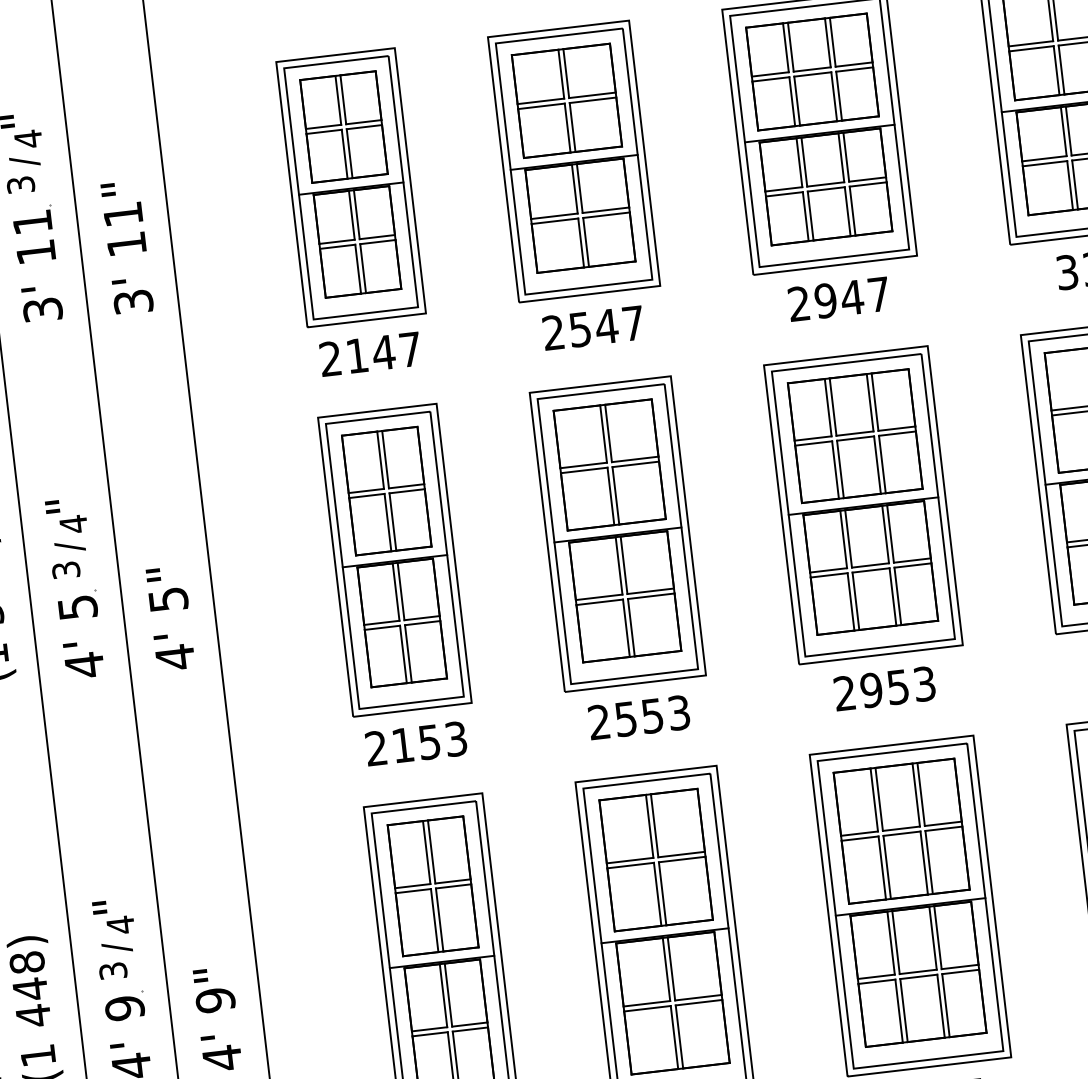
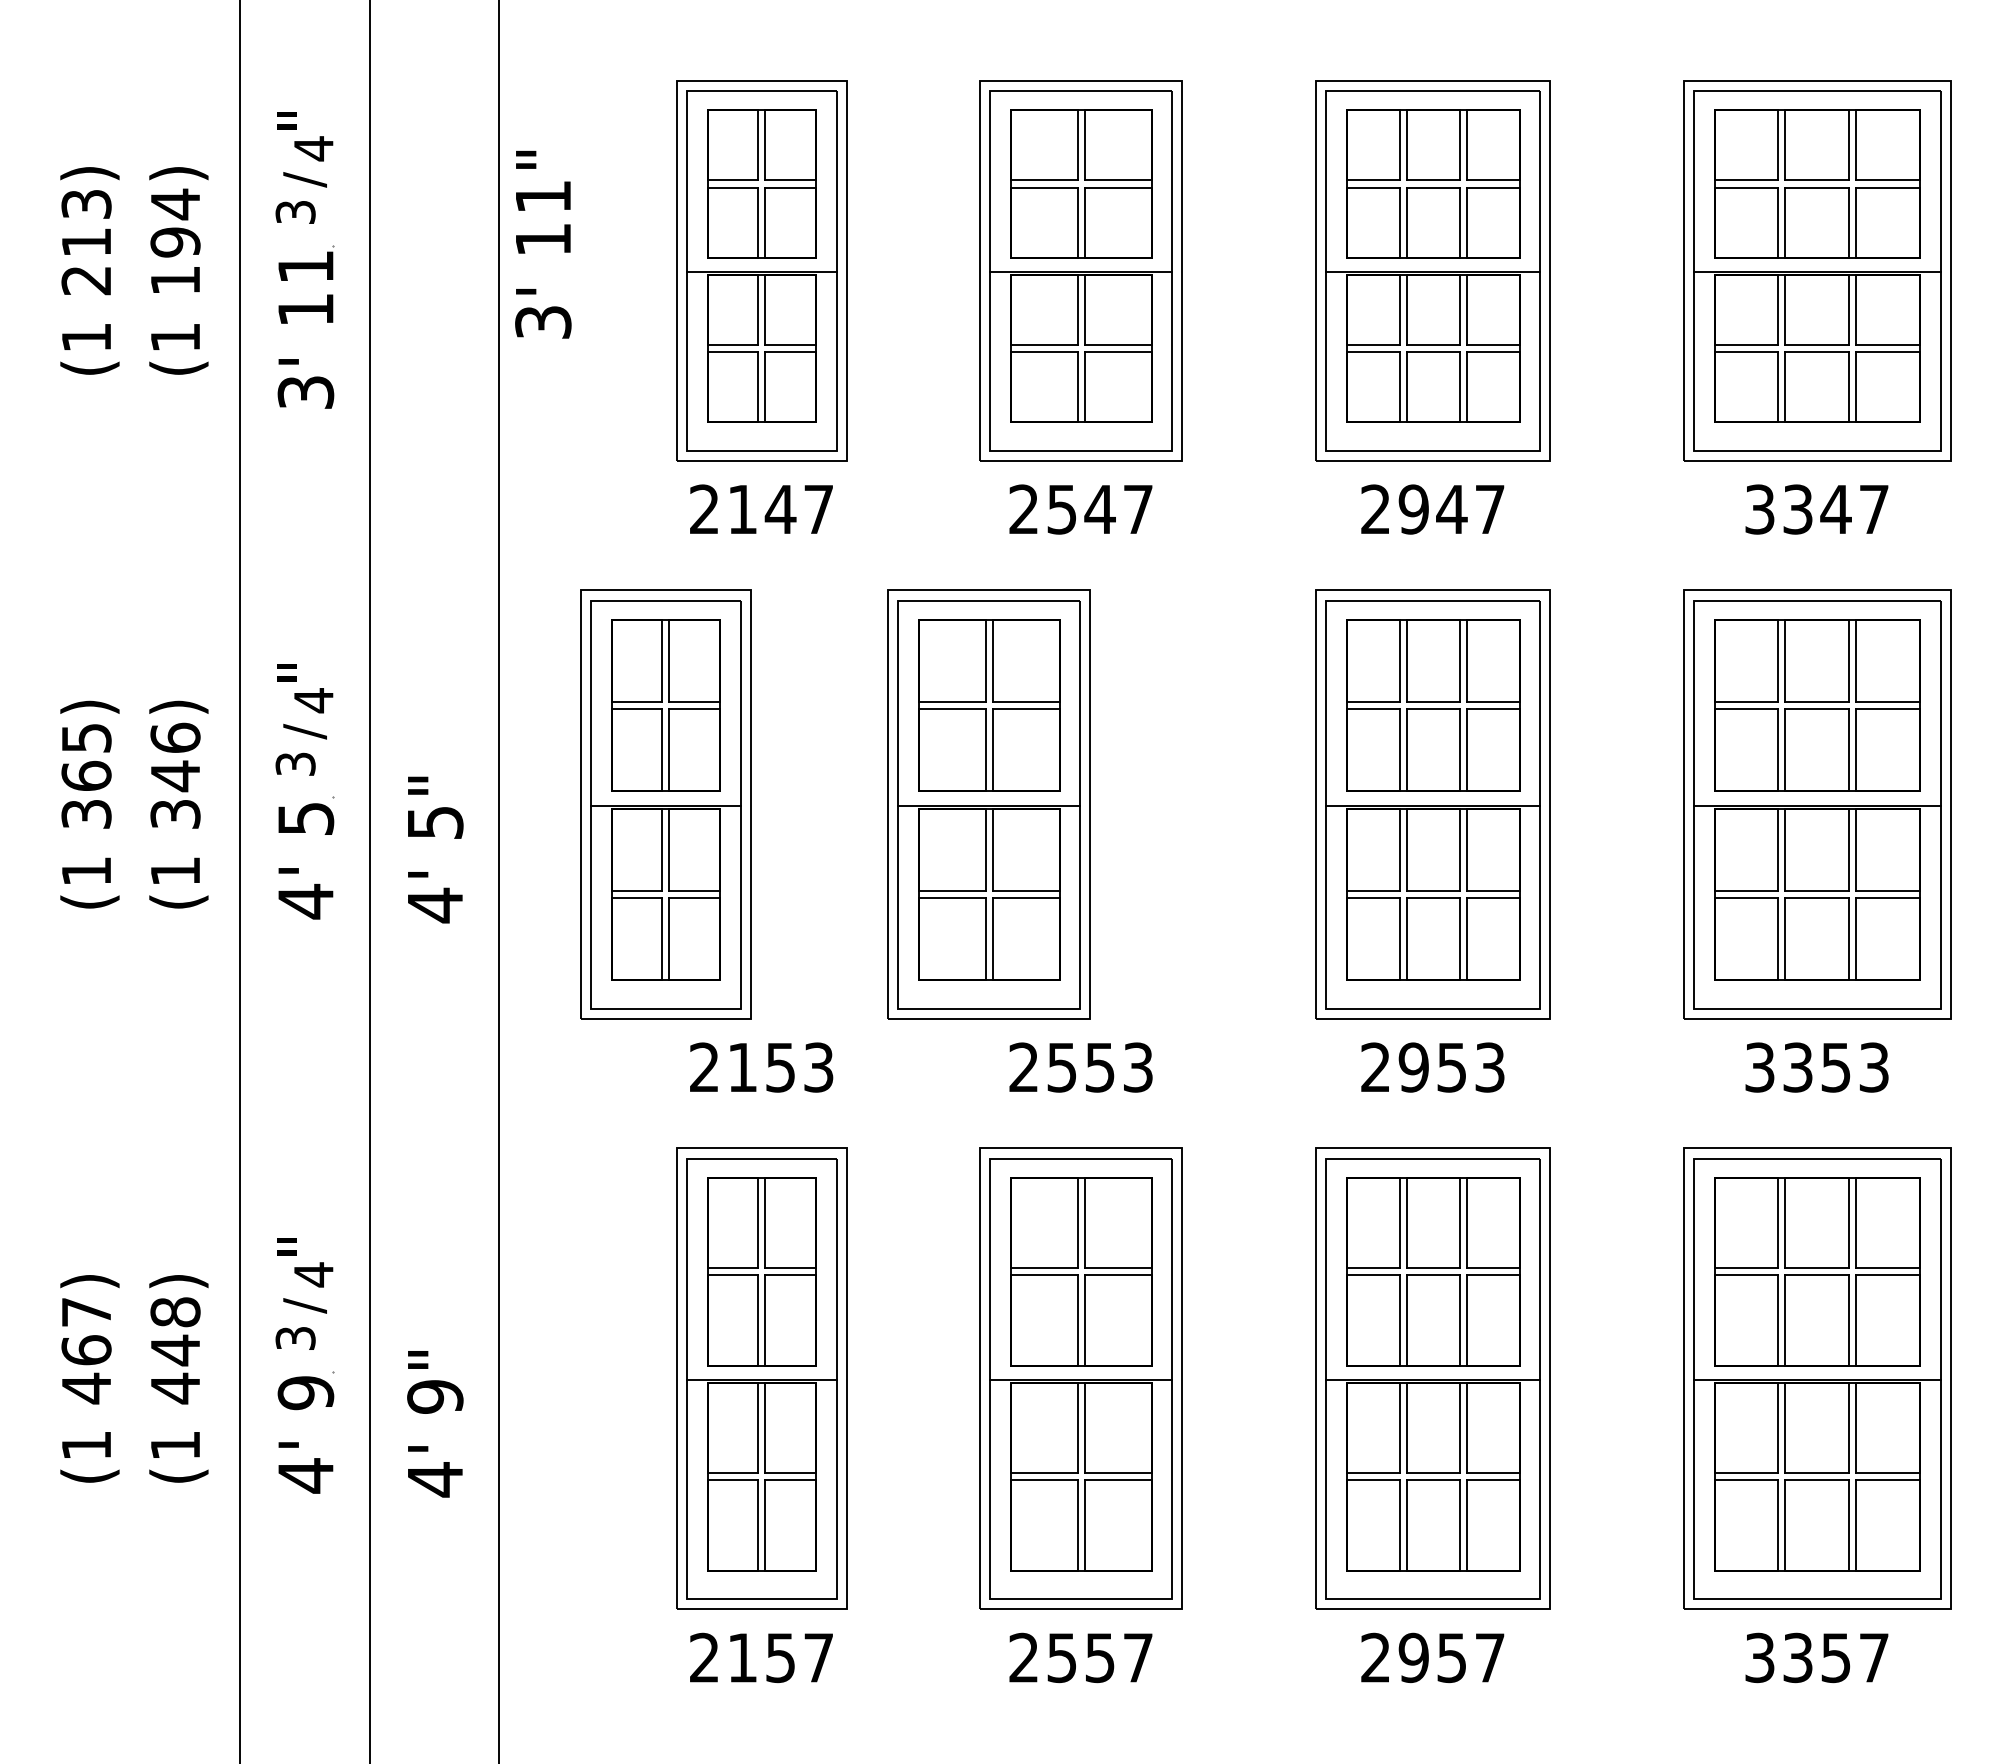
text: (127, 247) -> (543, 244), moved
part: (617, 534) -> (988, 804), moved
part: (394, 560) -> (665, 804), moved

